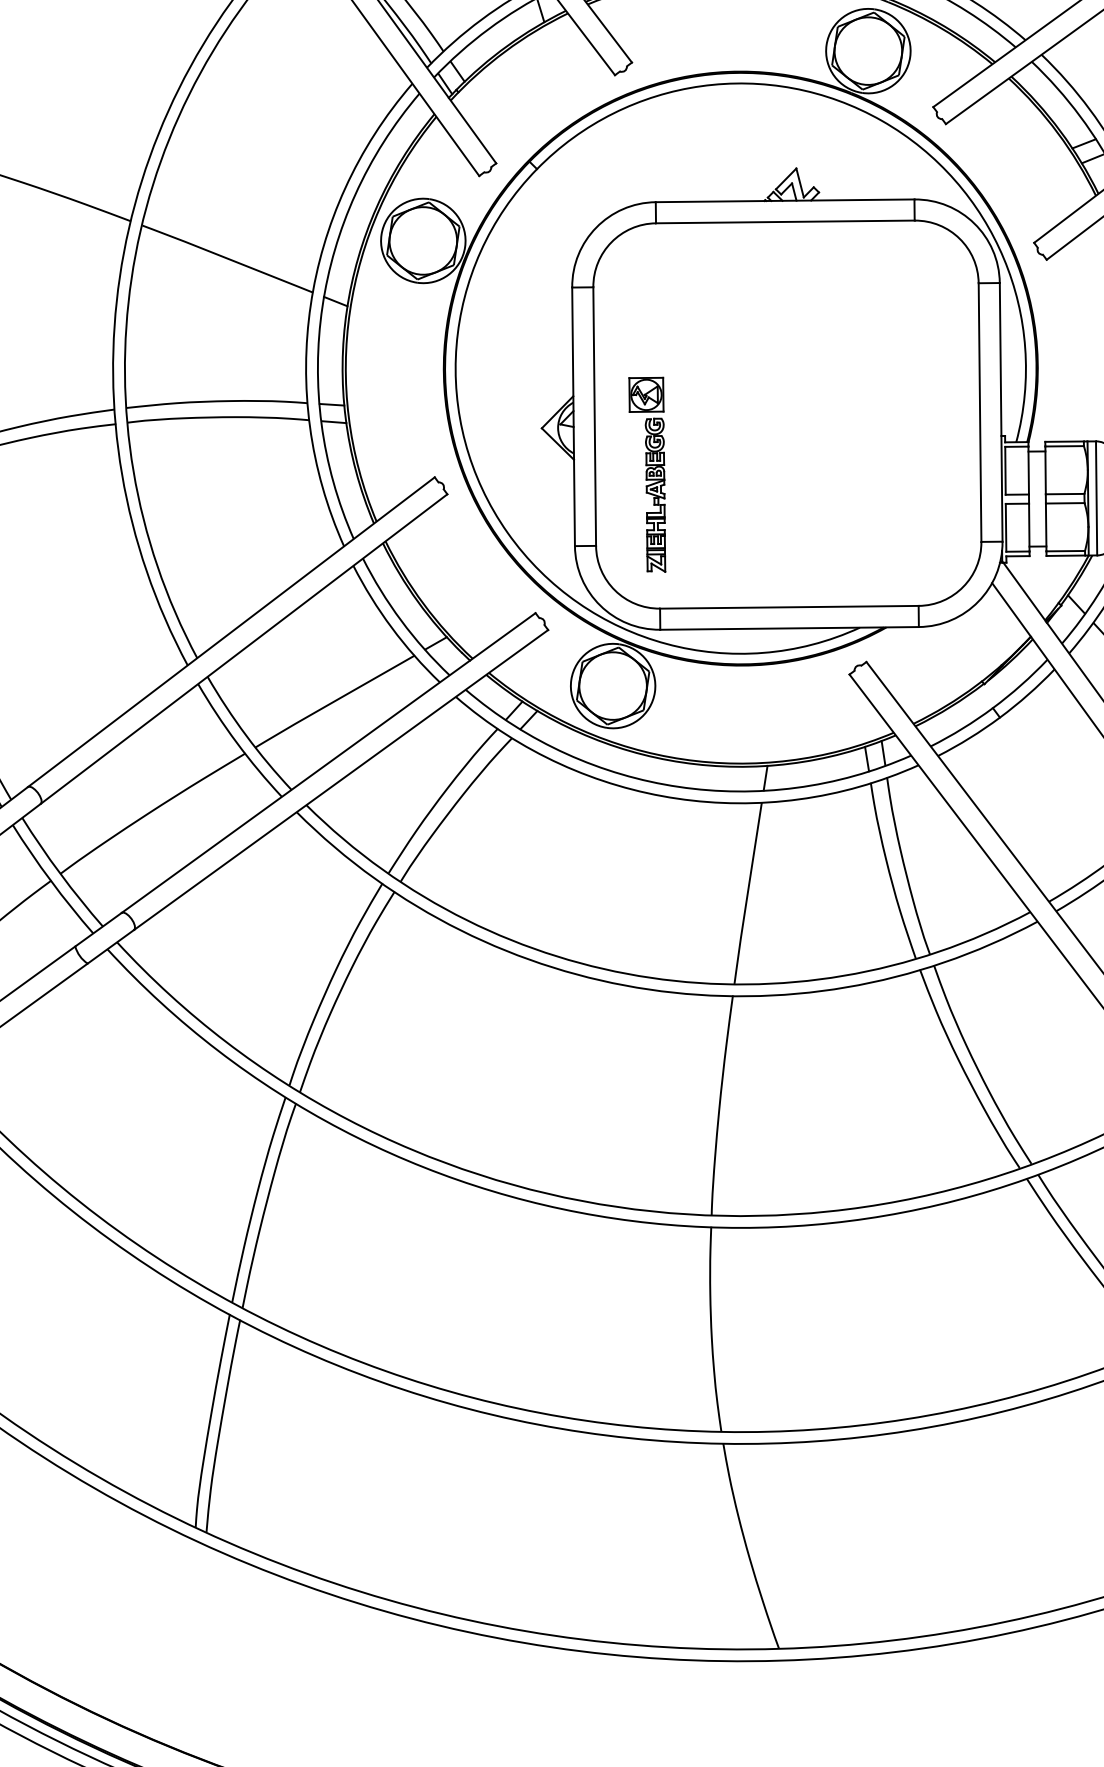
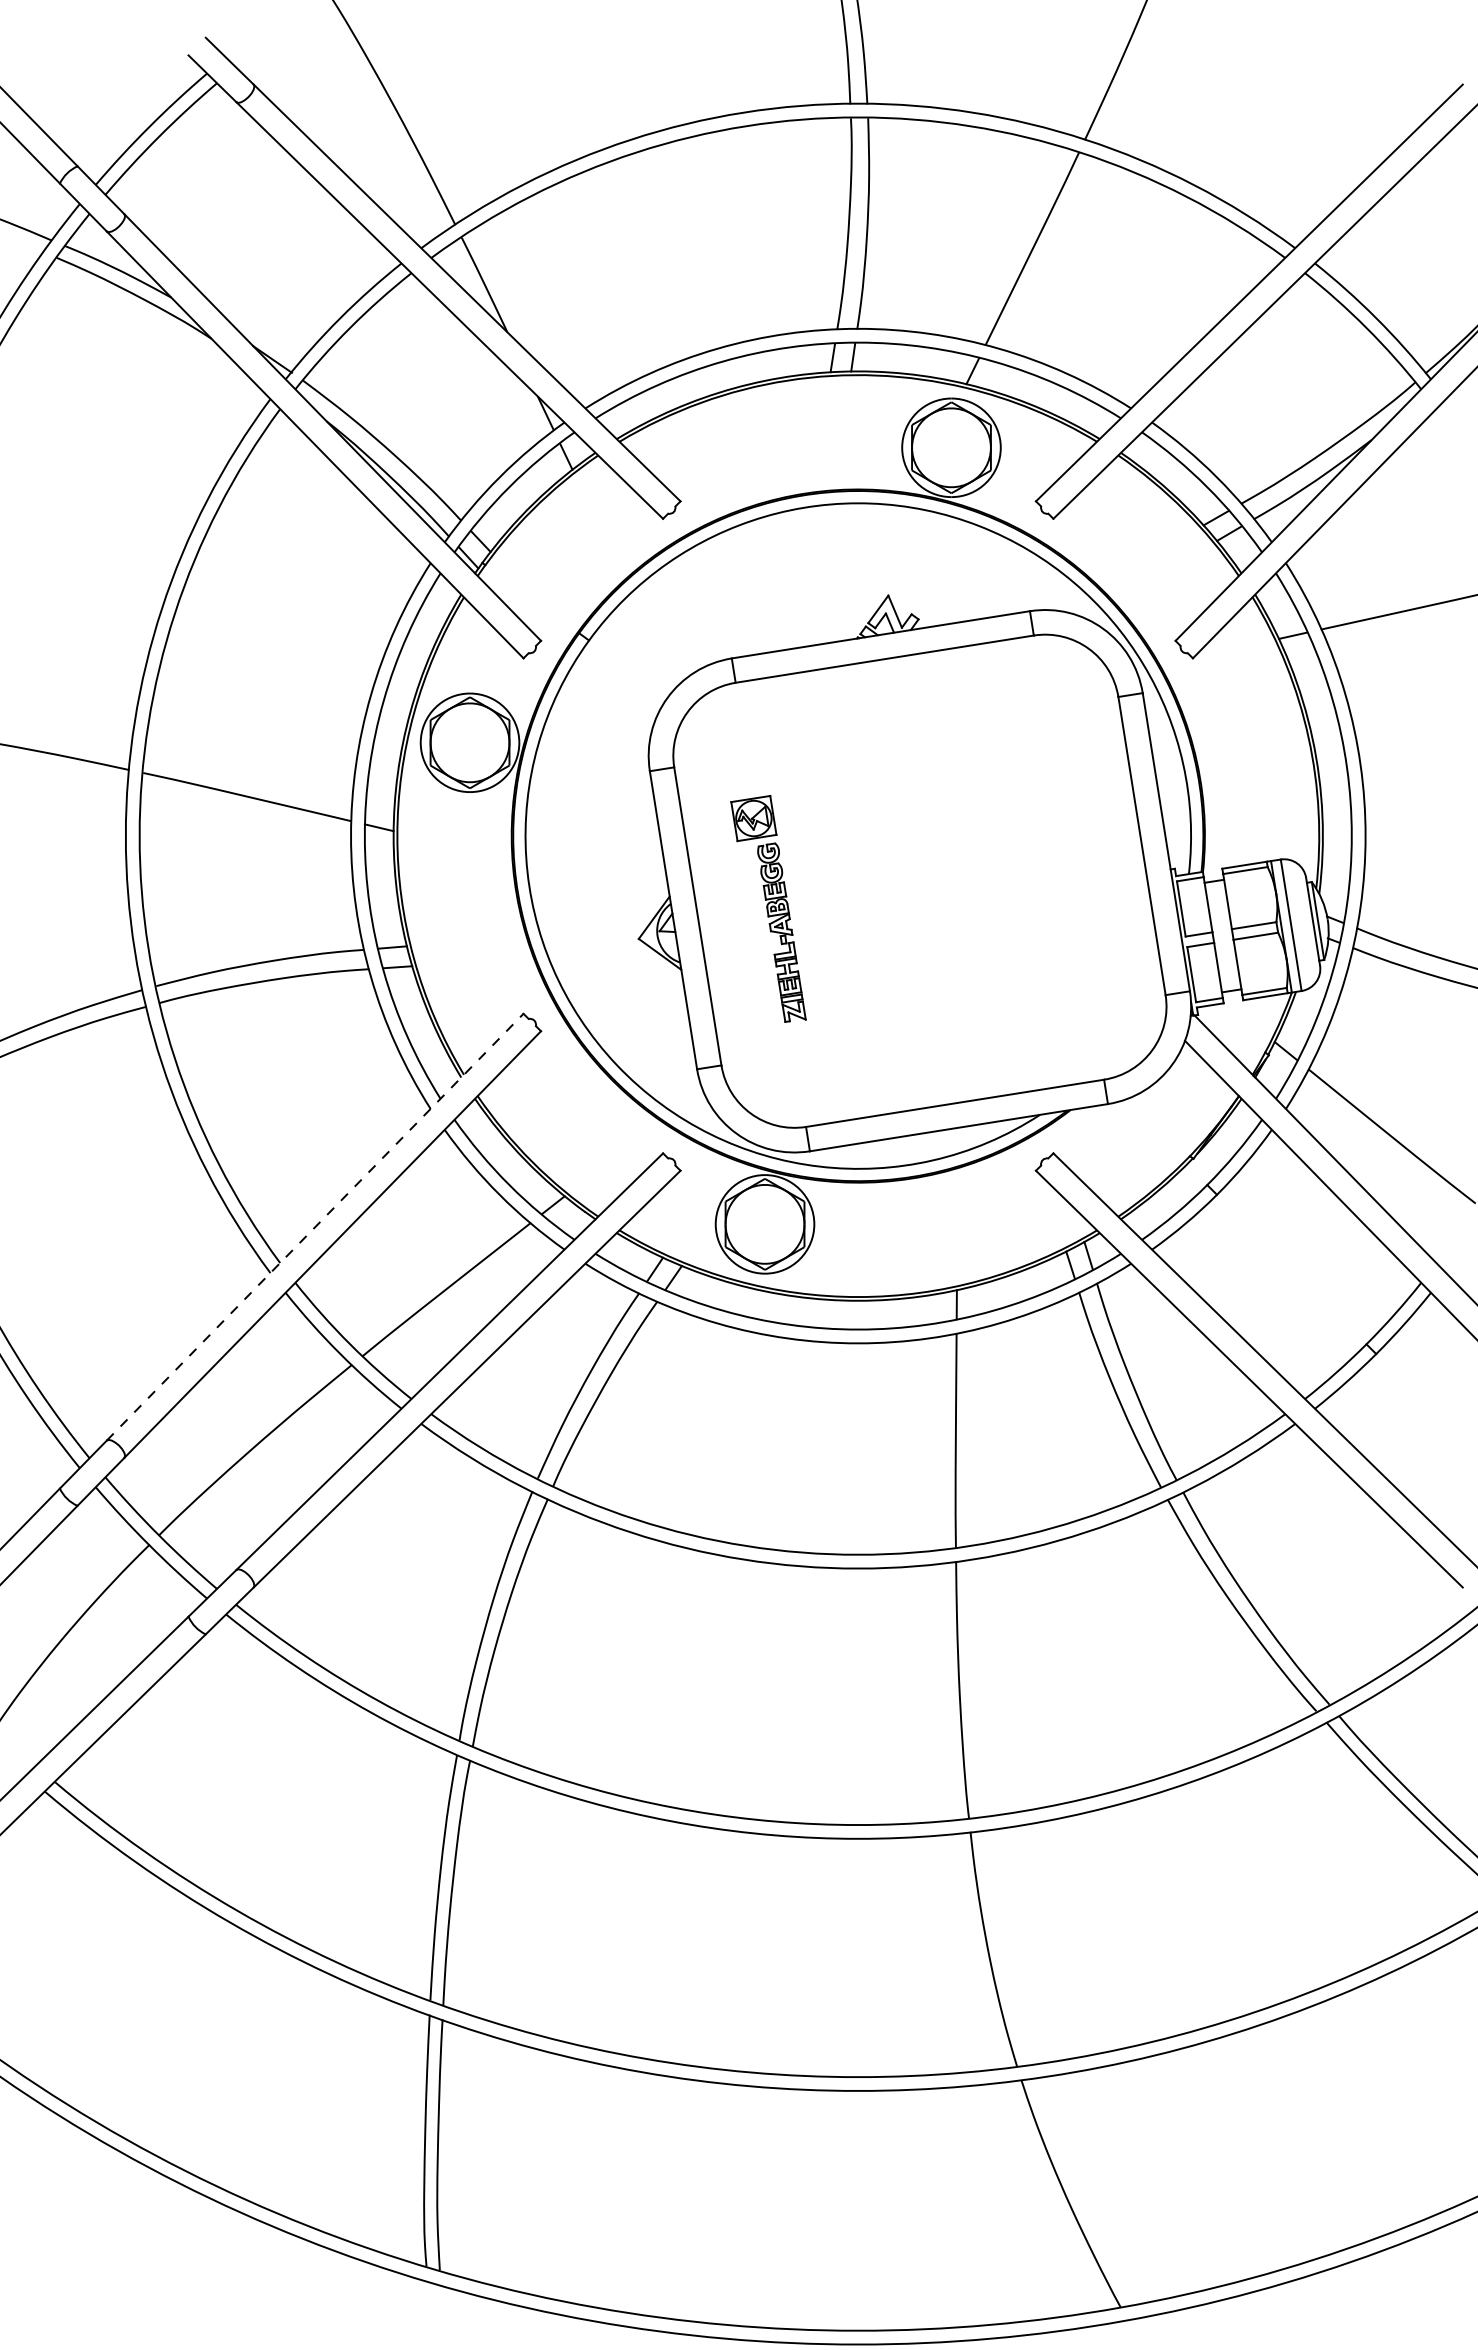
part: (647, 473) -> (768, 908), moved
line: (231, 631) -> (315, 1226), solid -> dashed

